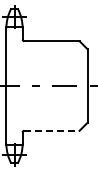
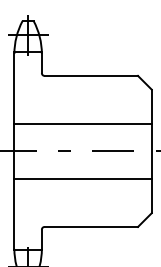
line: (46, 69) -> (82, 123), added
line: (46, 102) -> (82, 179), added
line: (51, 130) -> (90, 226), dashed -> solid

